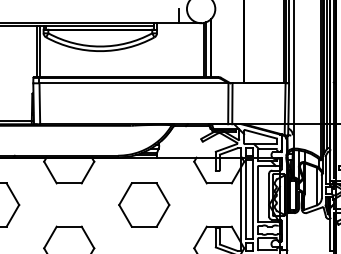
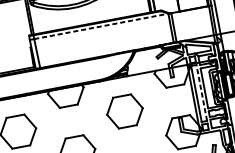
line: (134, 83) -> (101, 26), solid -> dashed
line: (253, 199) -> (201, 92), solid -> dashed

